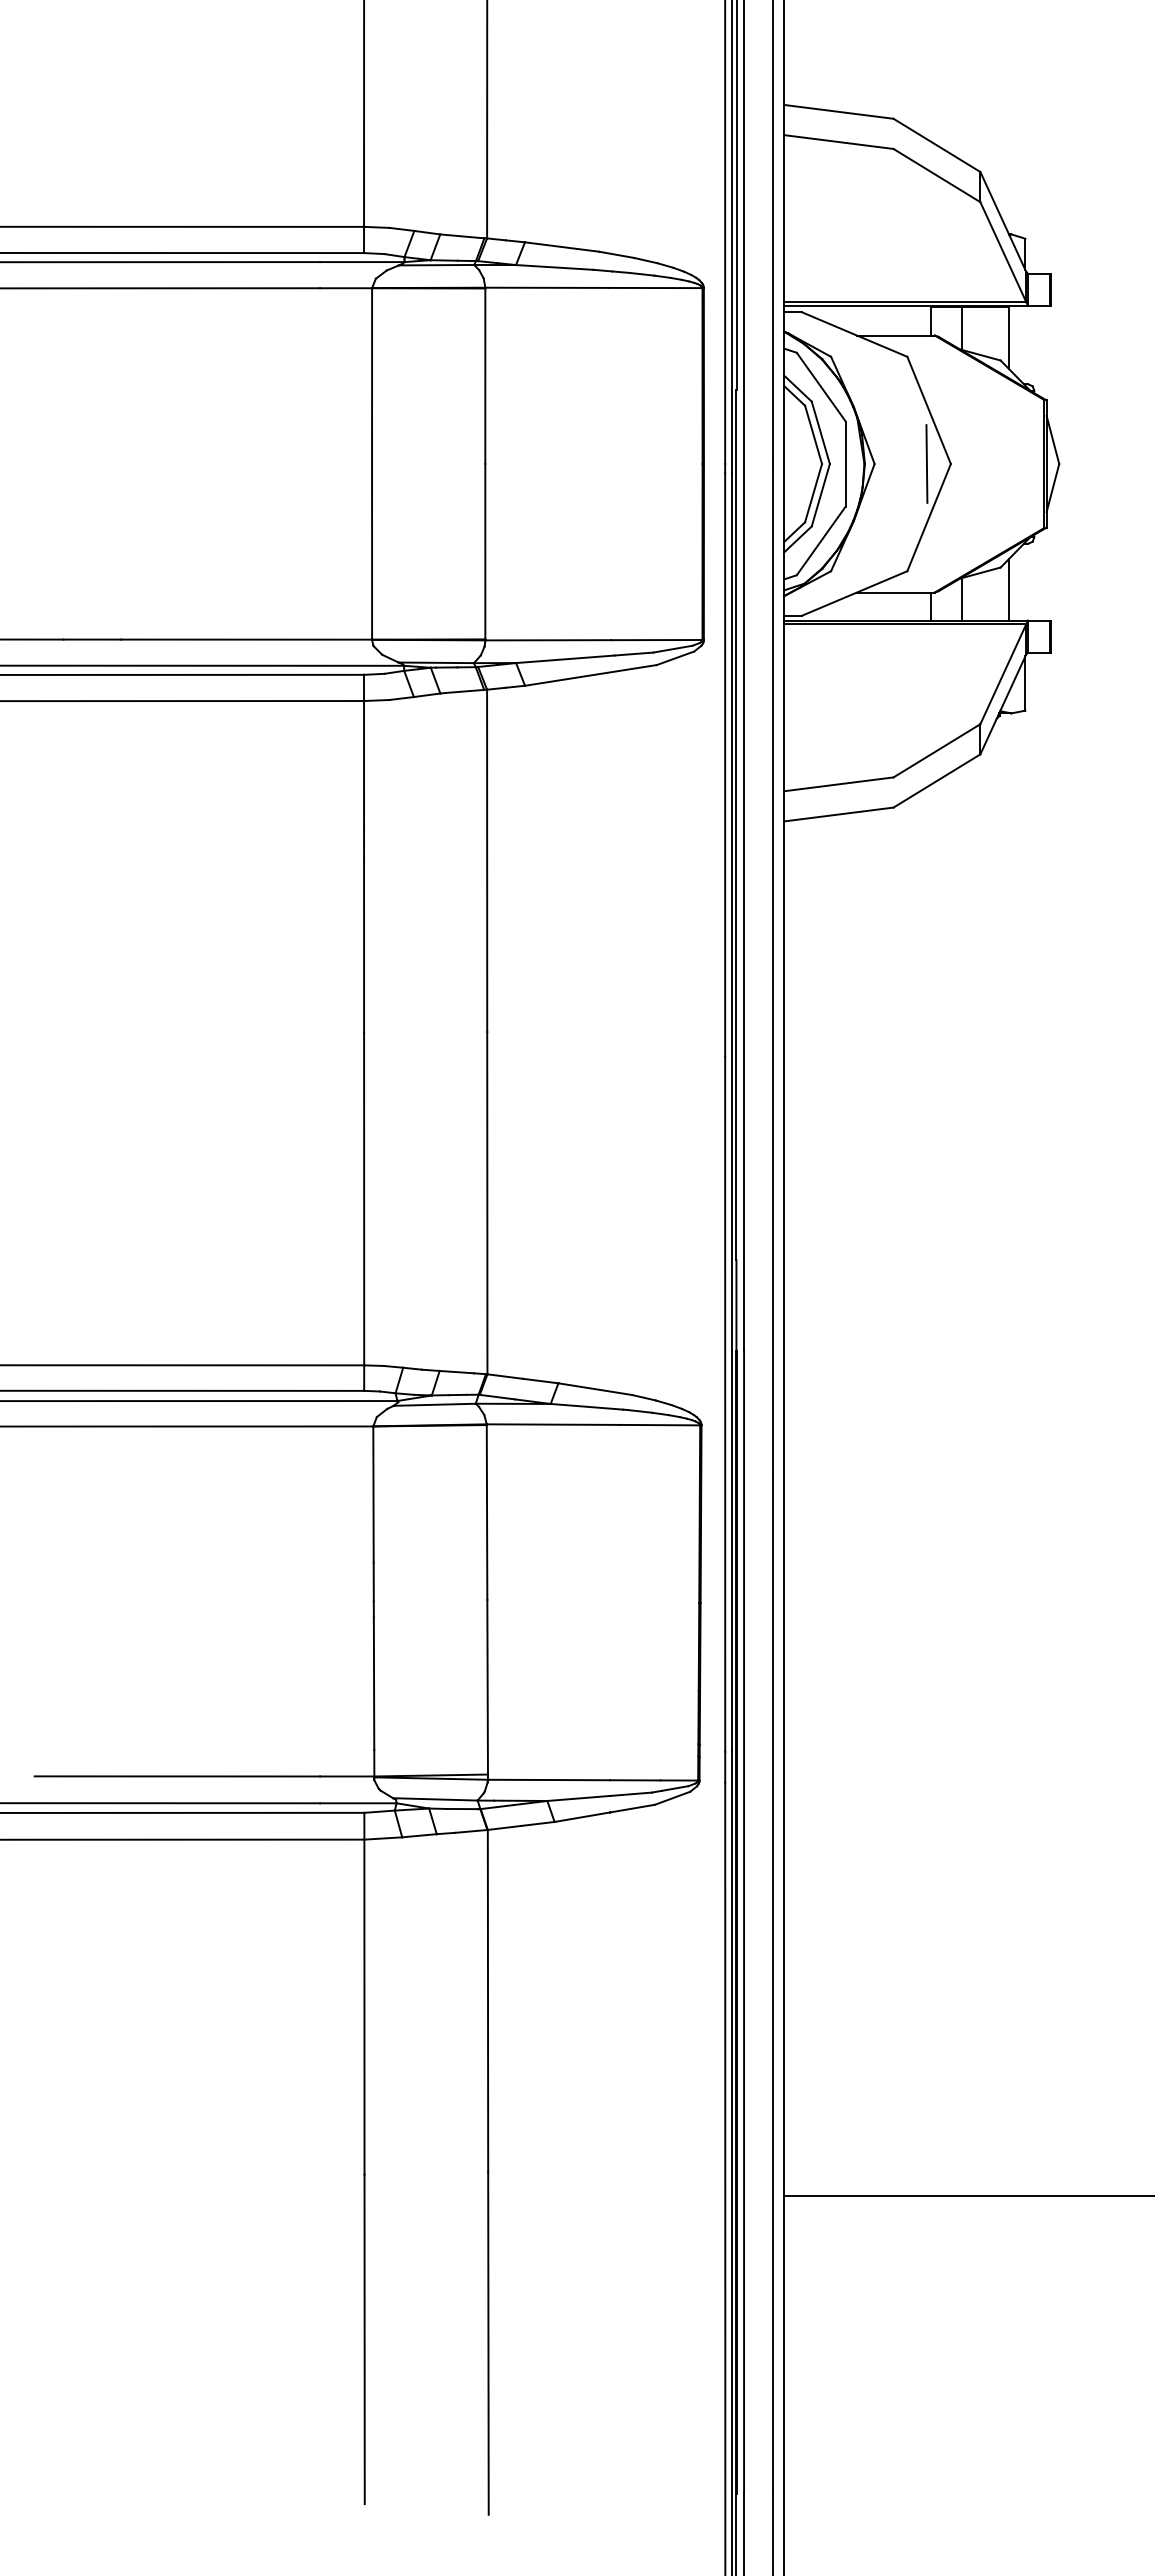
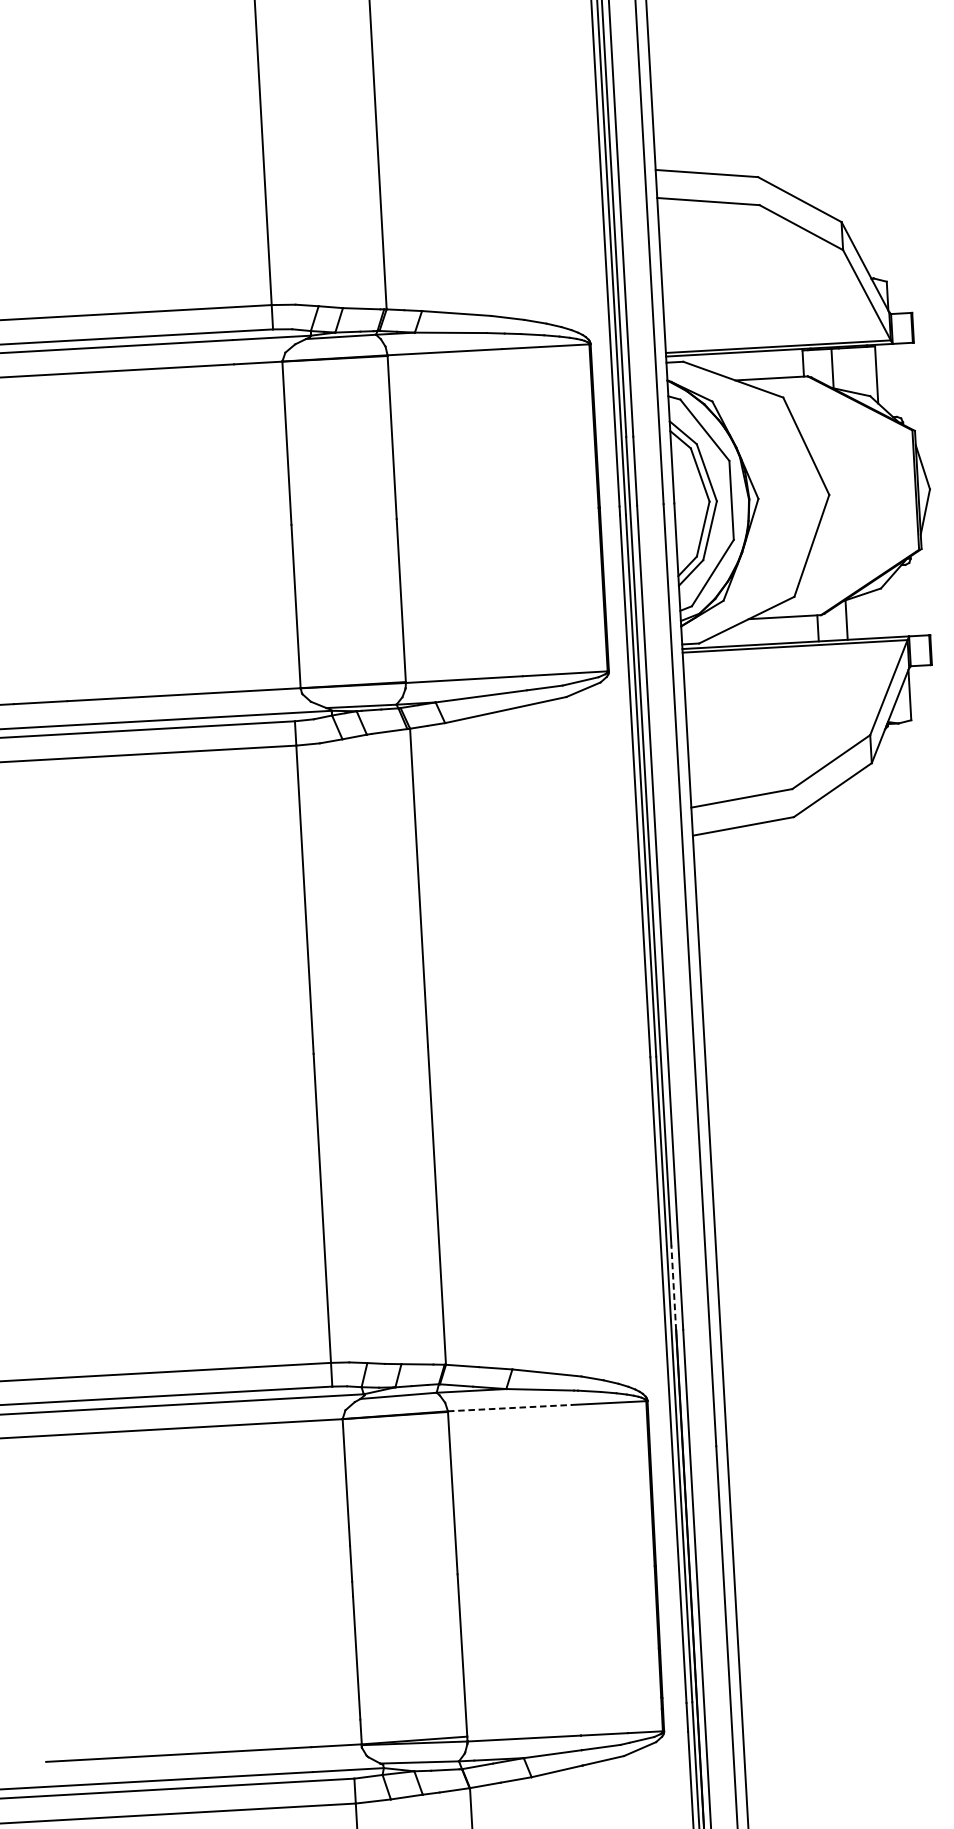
line: (926, 463) -> (806, 495), removed
line: (1008, 589) -> (889, 608), removed
line: (736, 1305) -> (673, 1287), solid -> dashed
line: (553, 1424) -> (509, 1407), solid -> dashed

